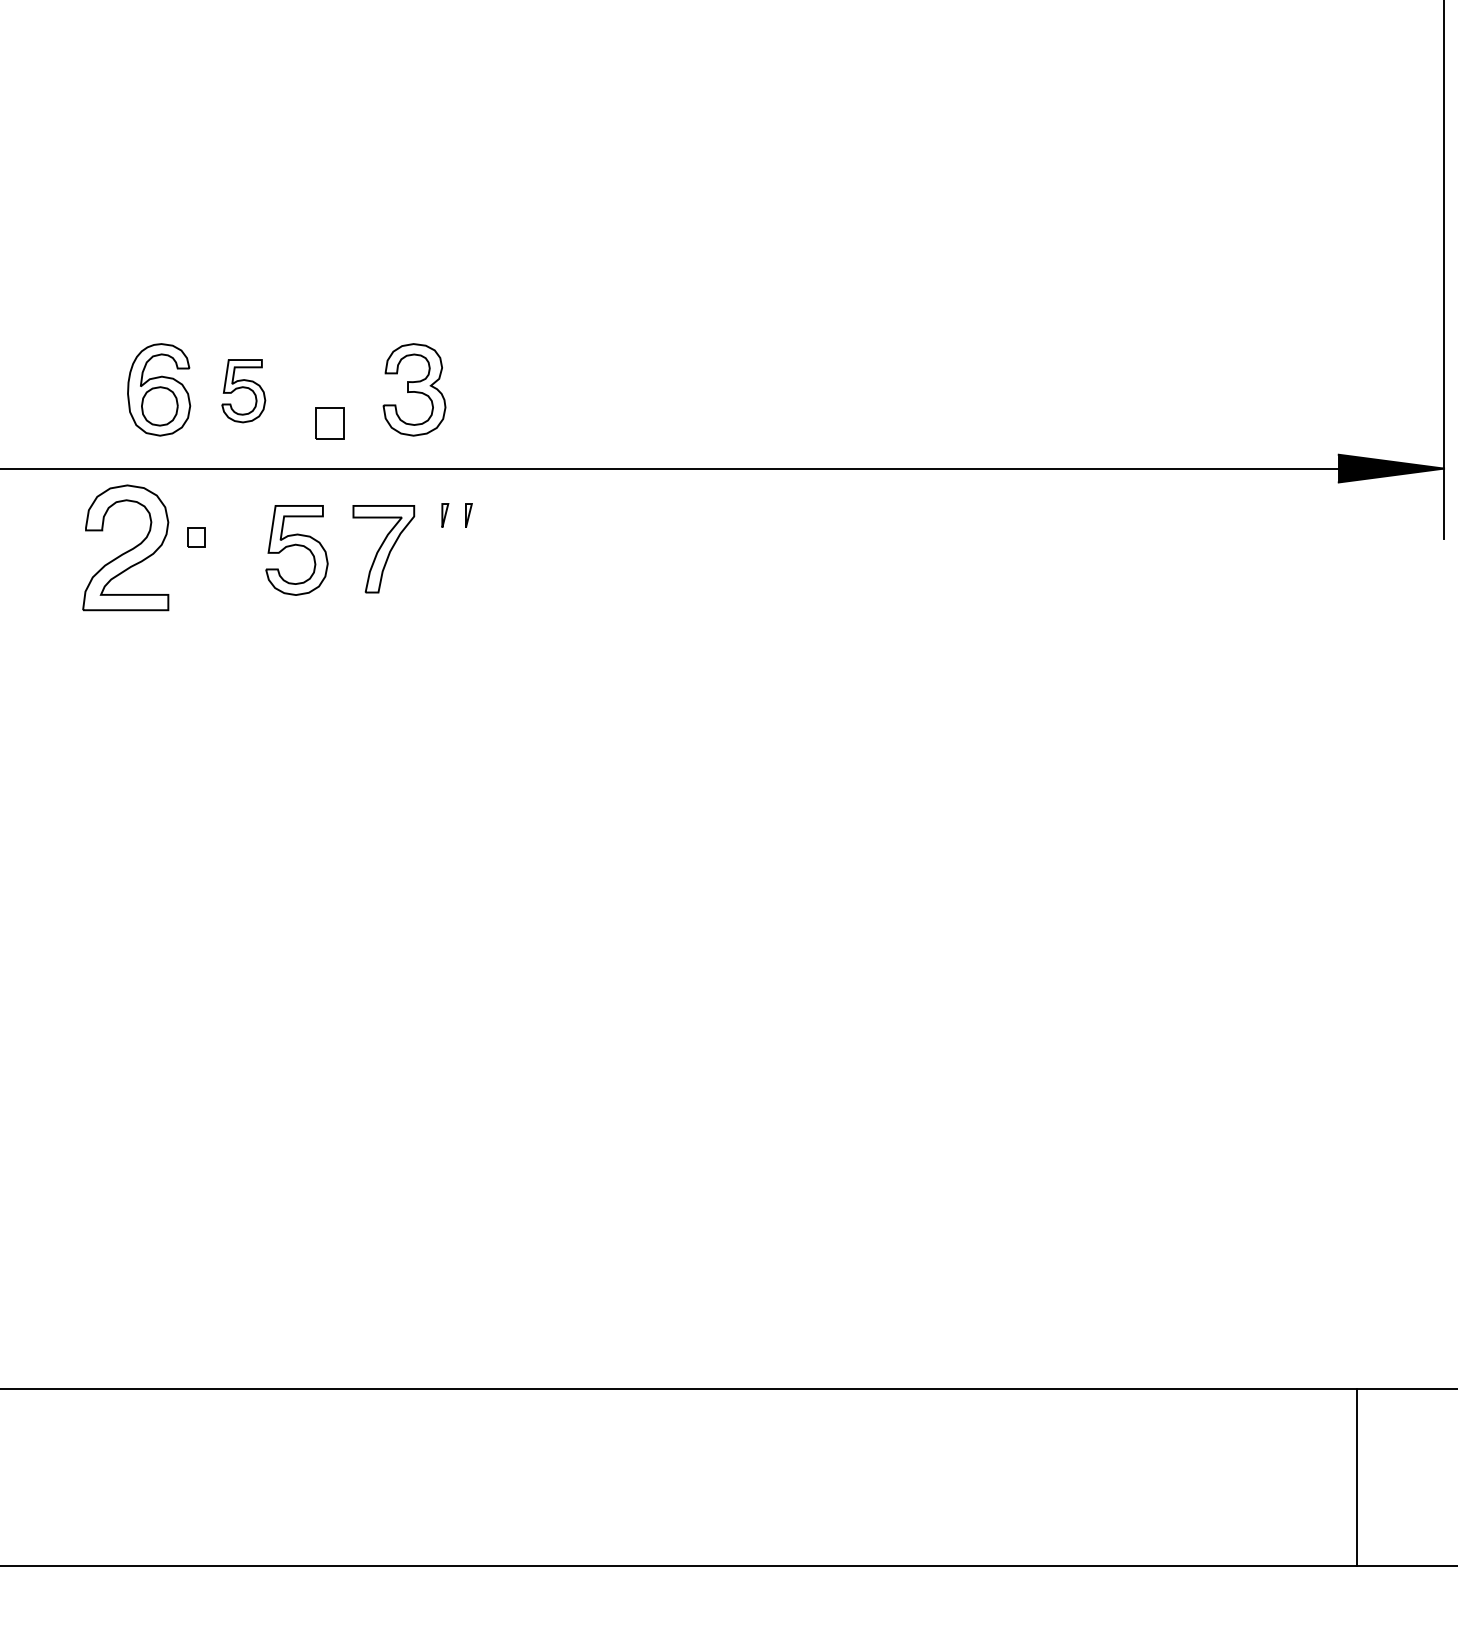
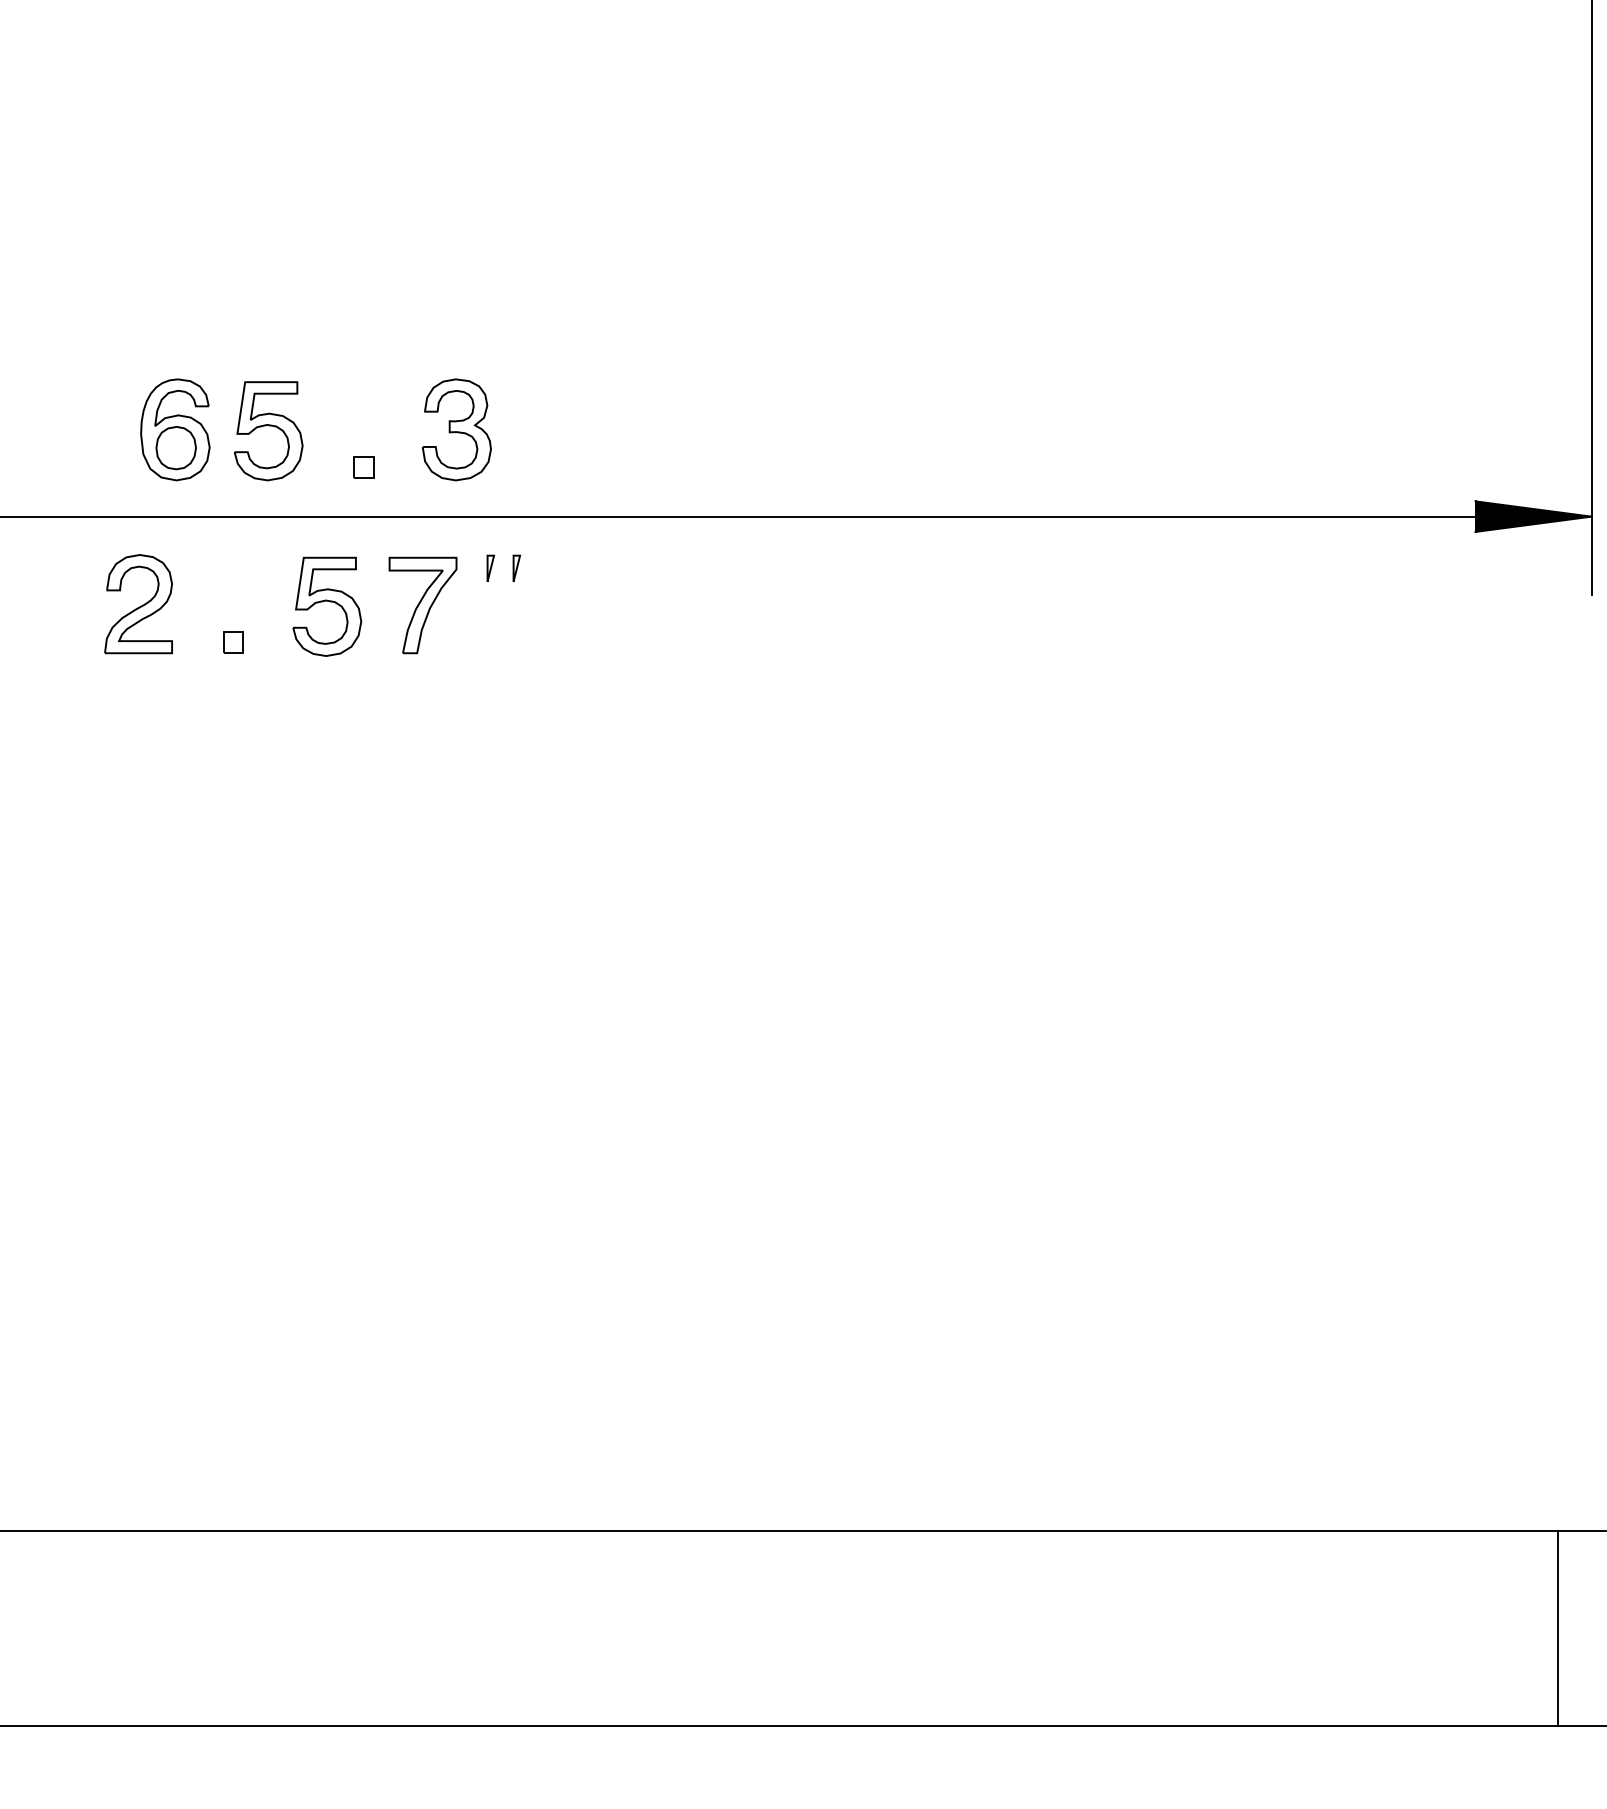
part: (243, 391) -> (268, 431), size x1.43
part: (329, 424) -> (363, 467), size x0.62
part: (196, 537) -> (233, 642), moved
part: (125, 548) -> (138, 604), size x0.71
line: (1357, 1476) -> (1558, 1627), moved

